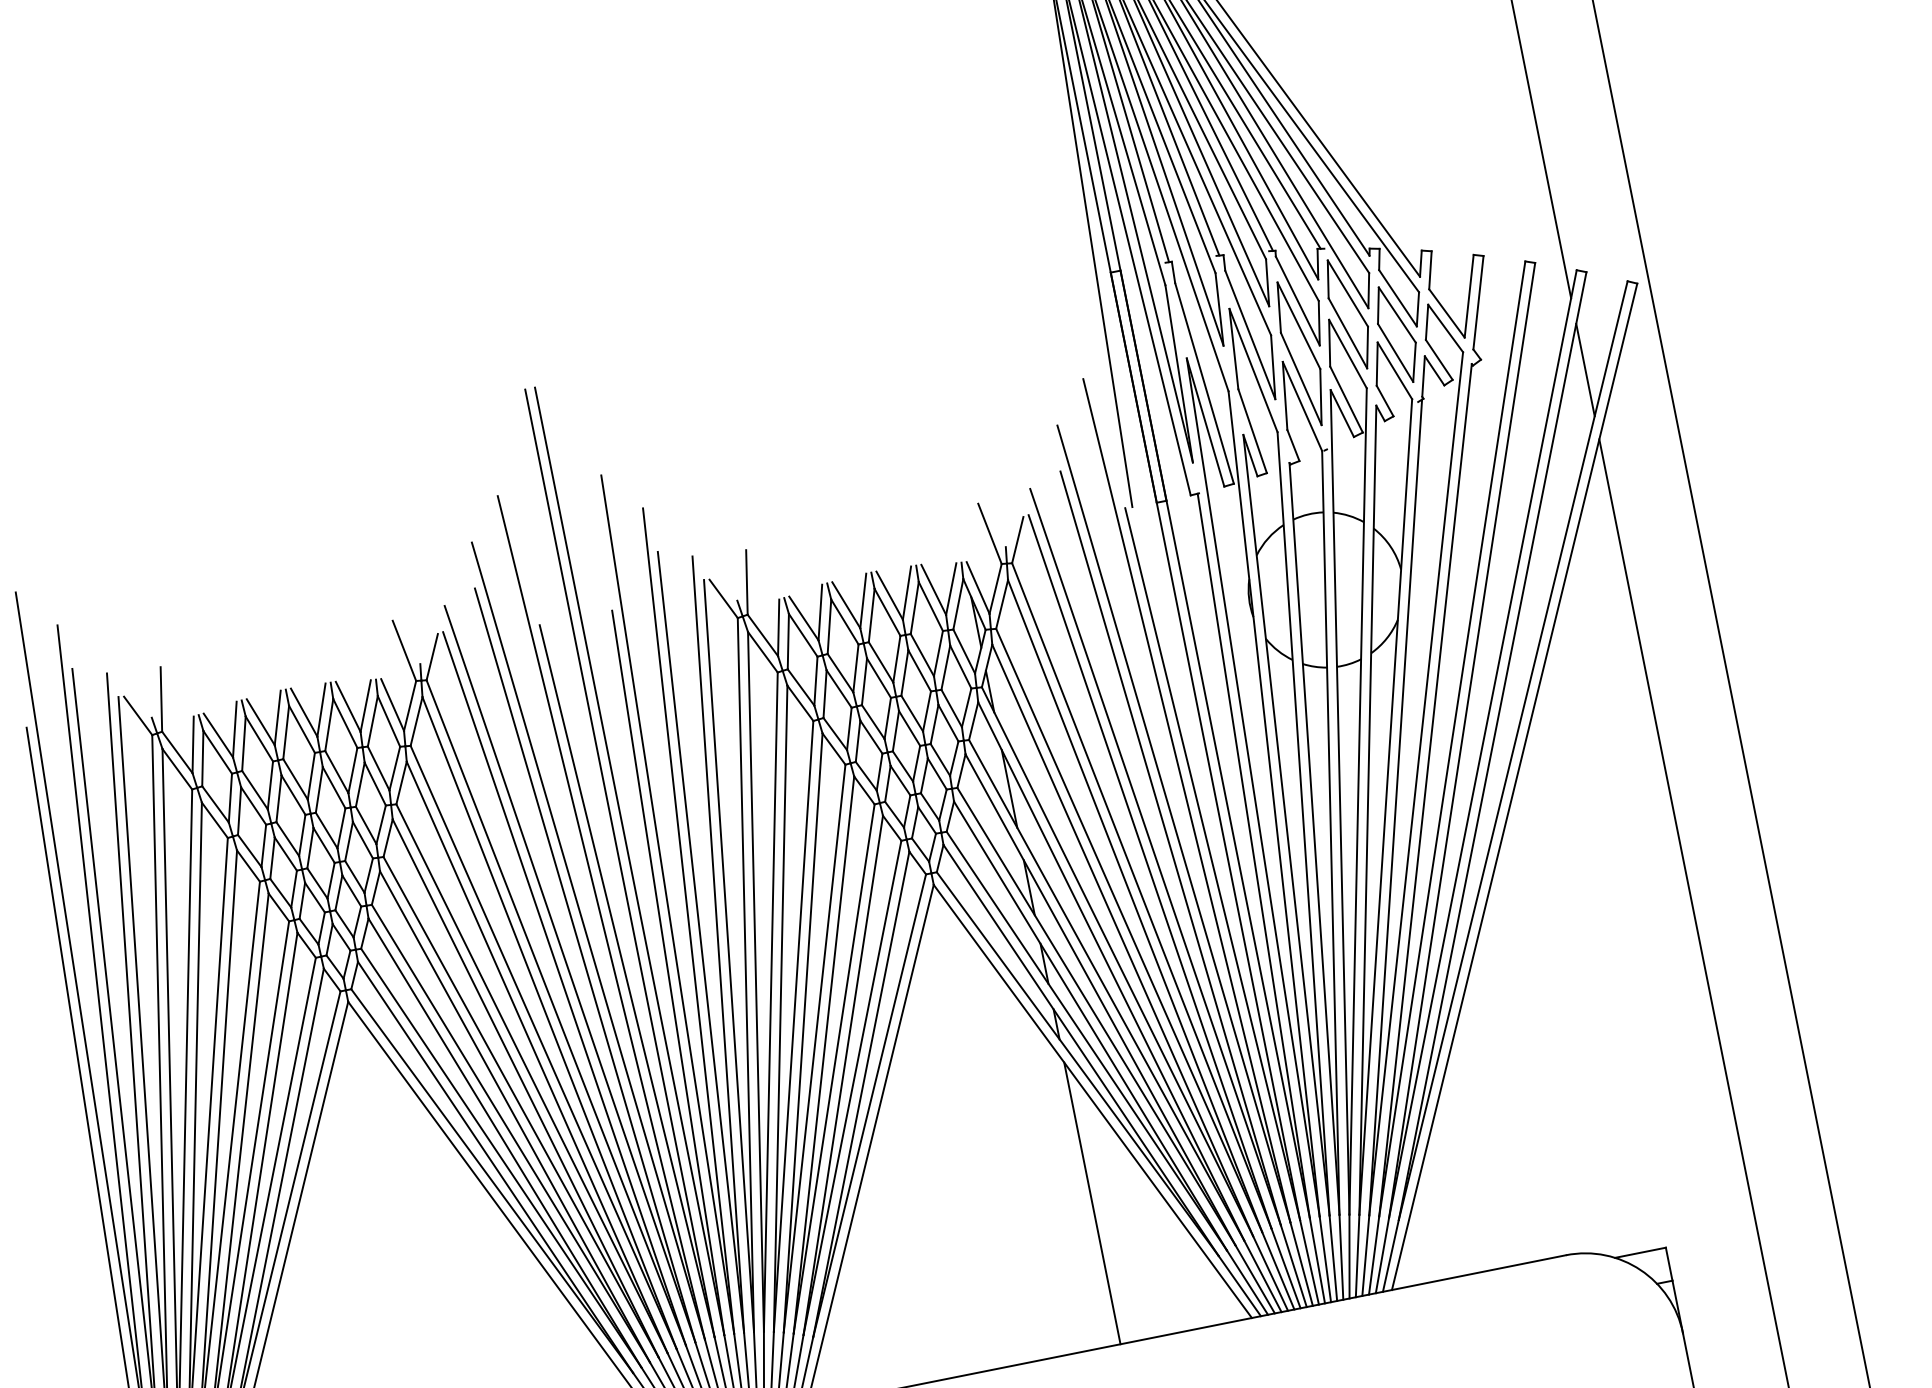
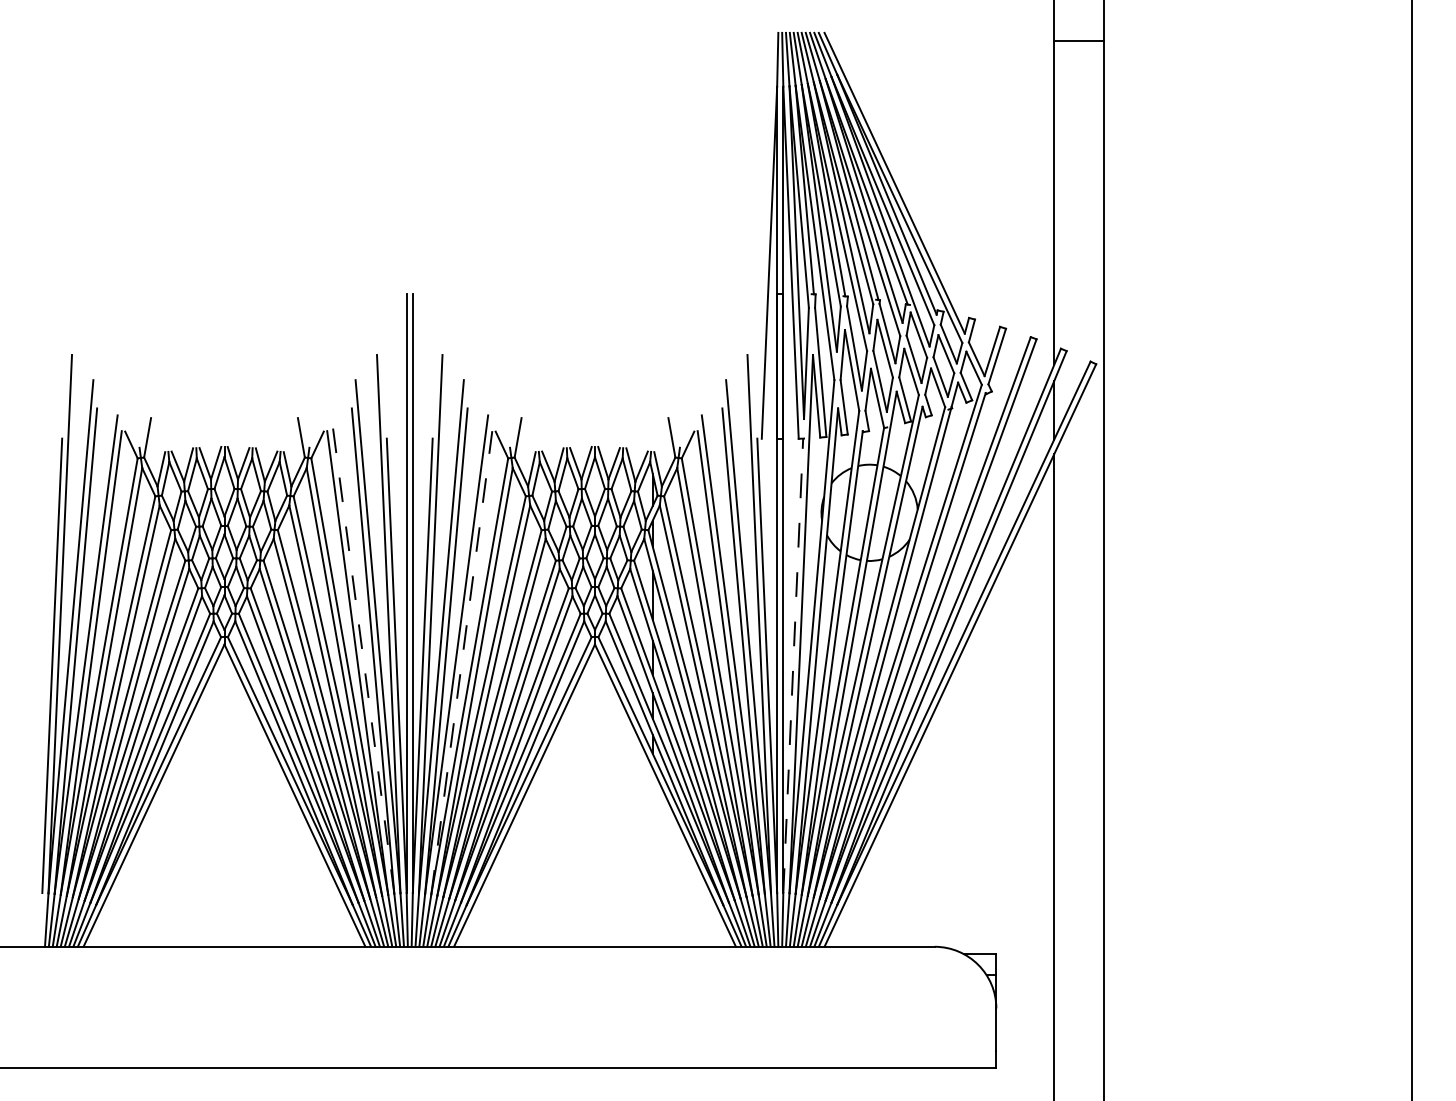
line: (1254, 855) -> (793, 665), solid -> dashed
line: (728, 955) -> (461, 662), solid -> dashed
line: (569, 974) -> (362, 654), solid -> dashed
line: (1091, 1203) -> (652, 857), removed

